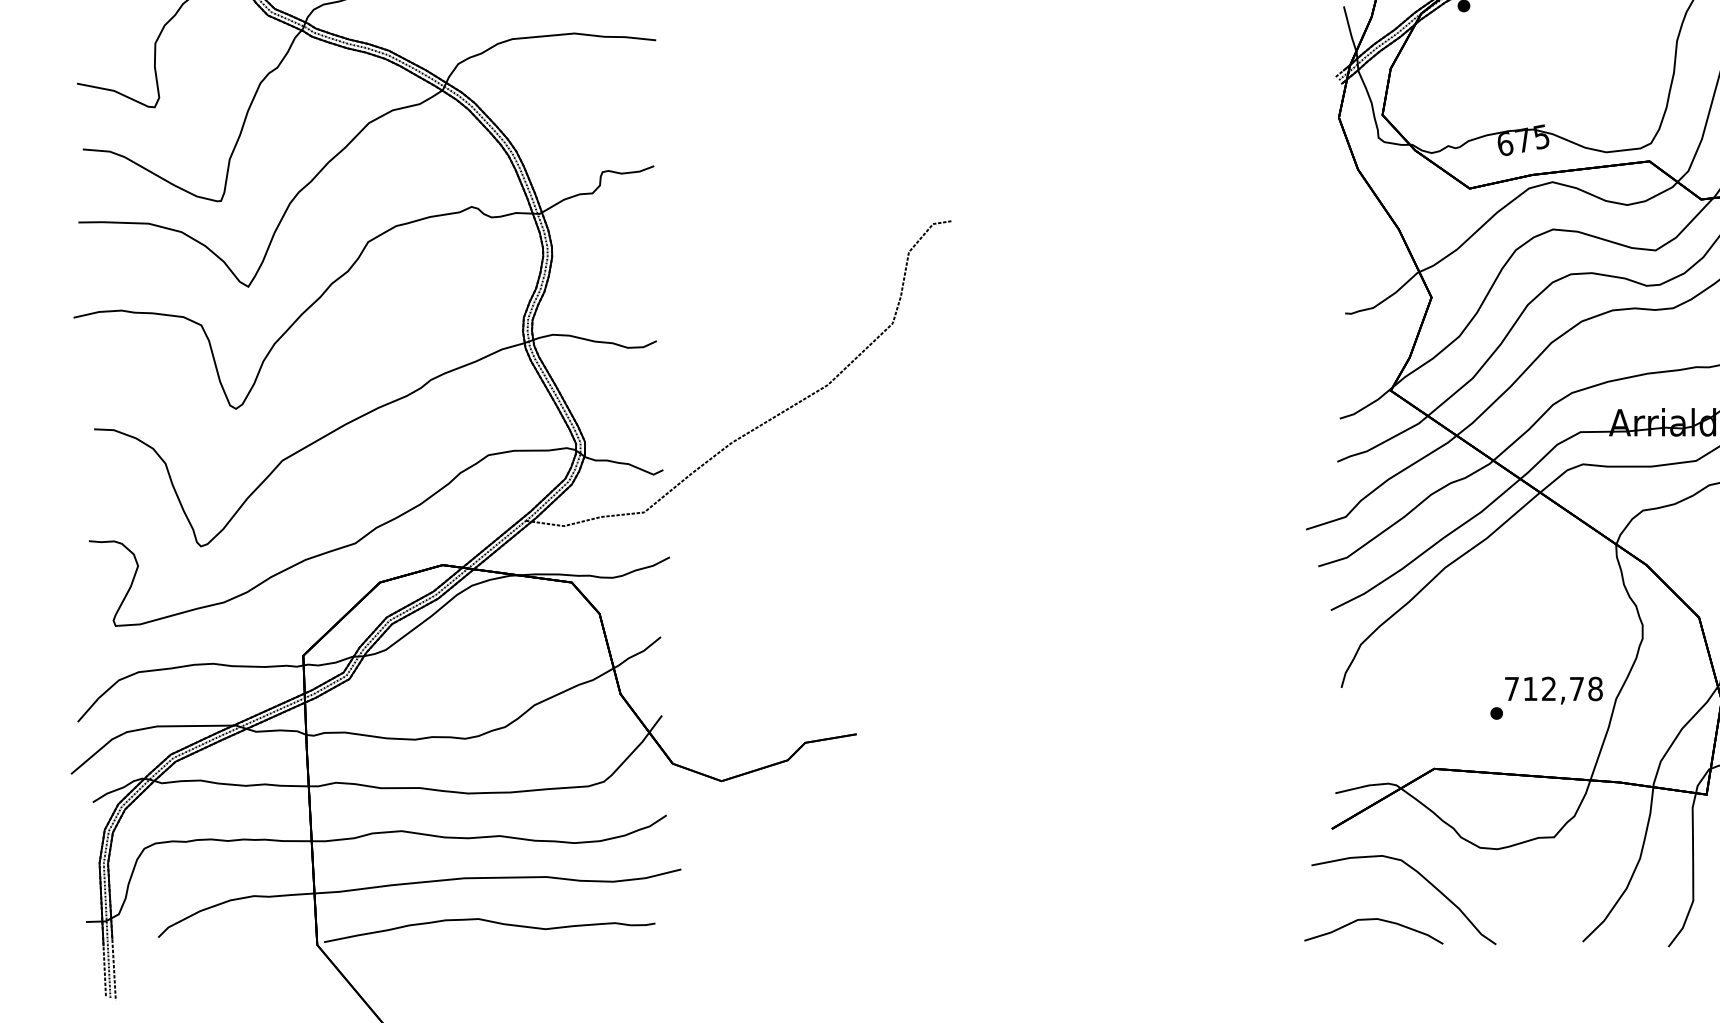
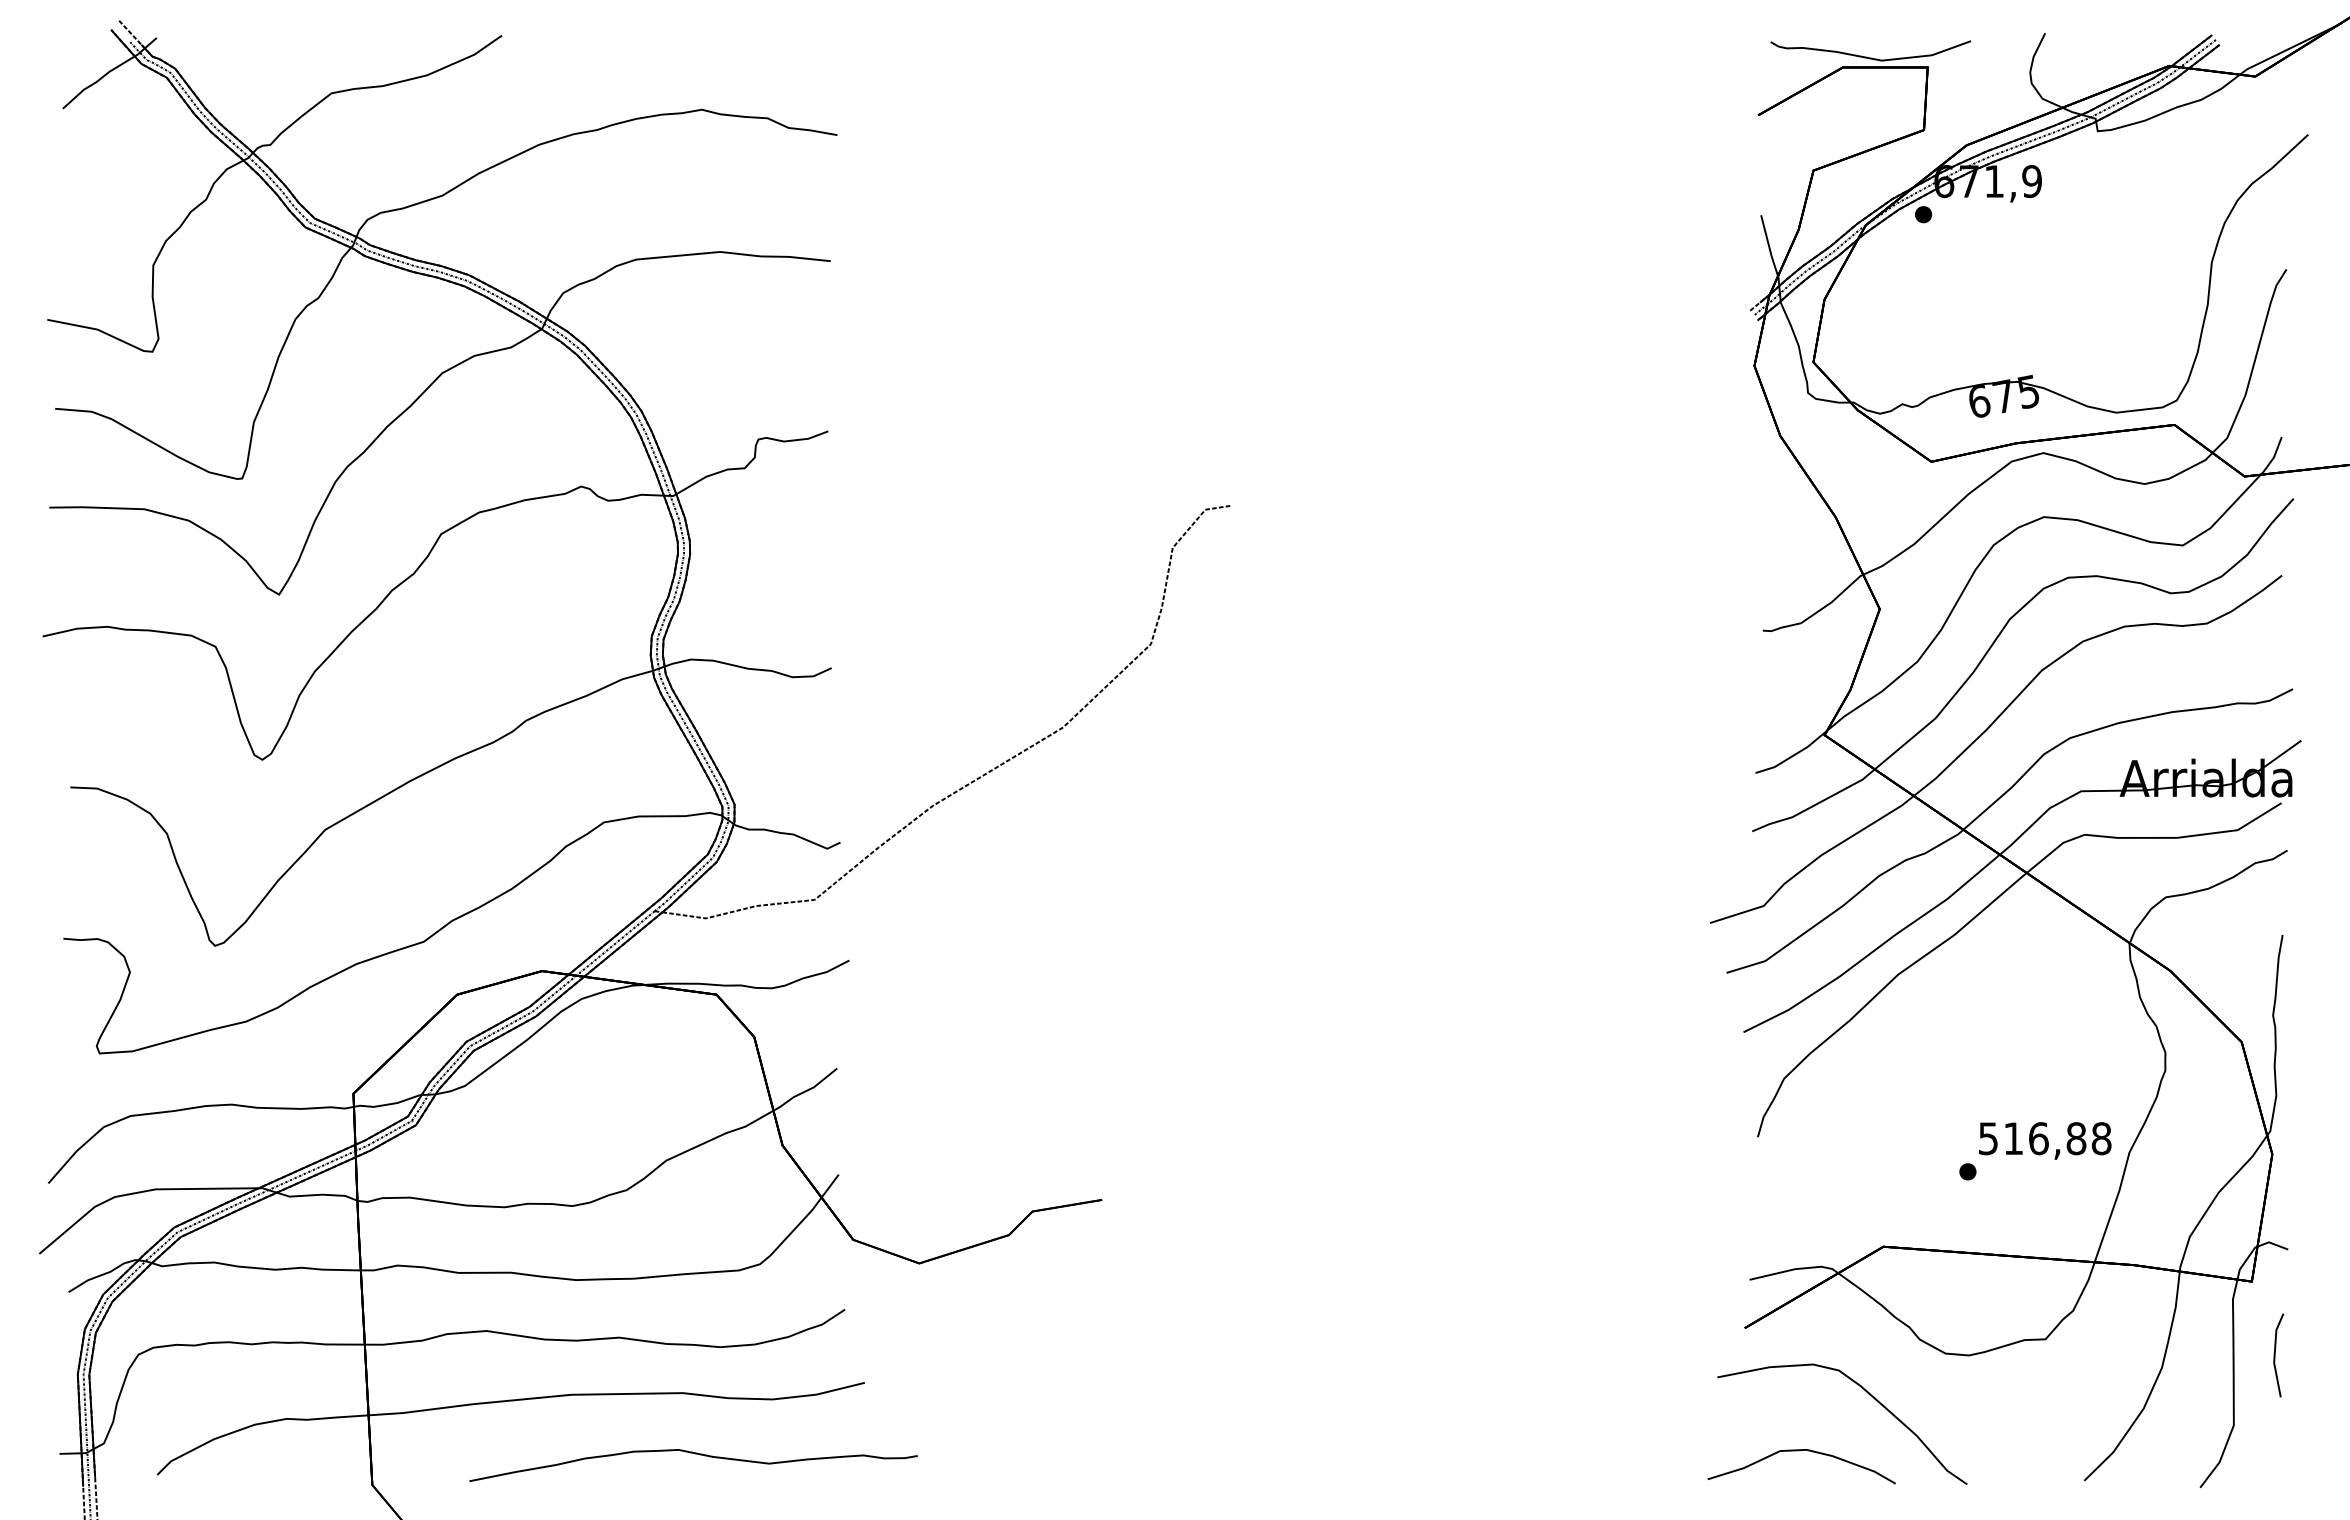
text: (1544, 688) -> (2032, 1138), 712,78 -> 516,88
part: (491, 922) -> (695, 1454), moved

